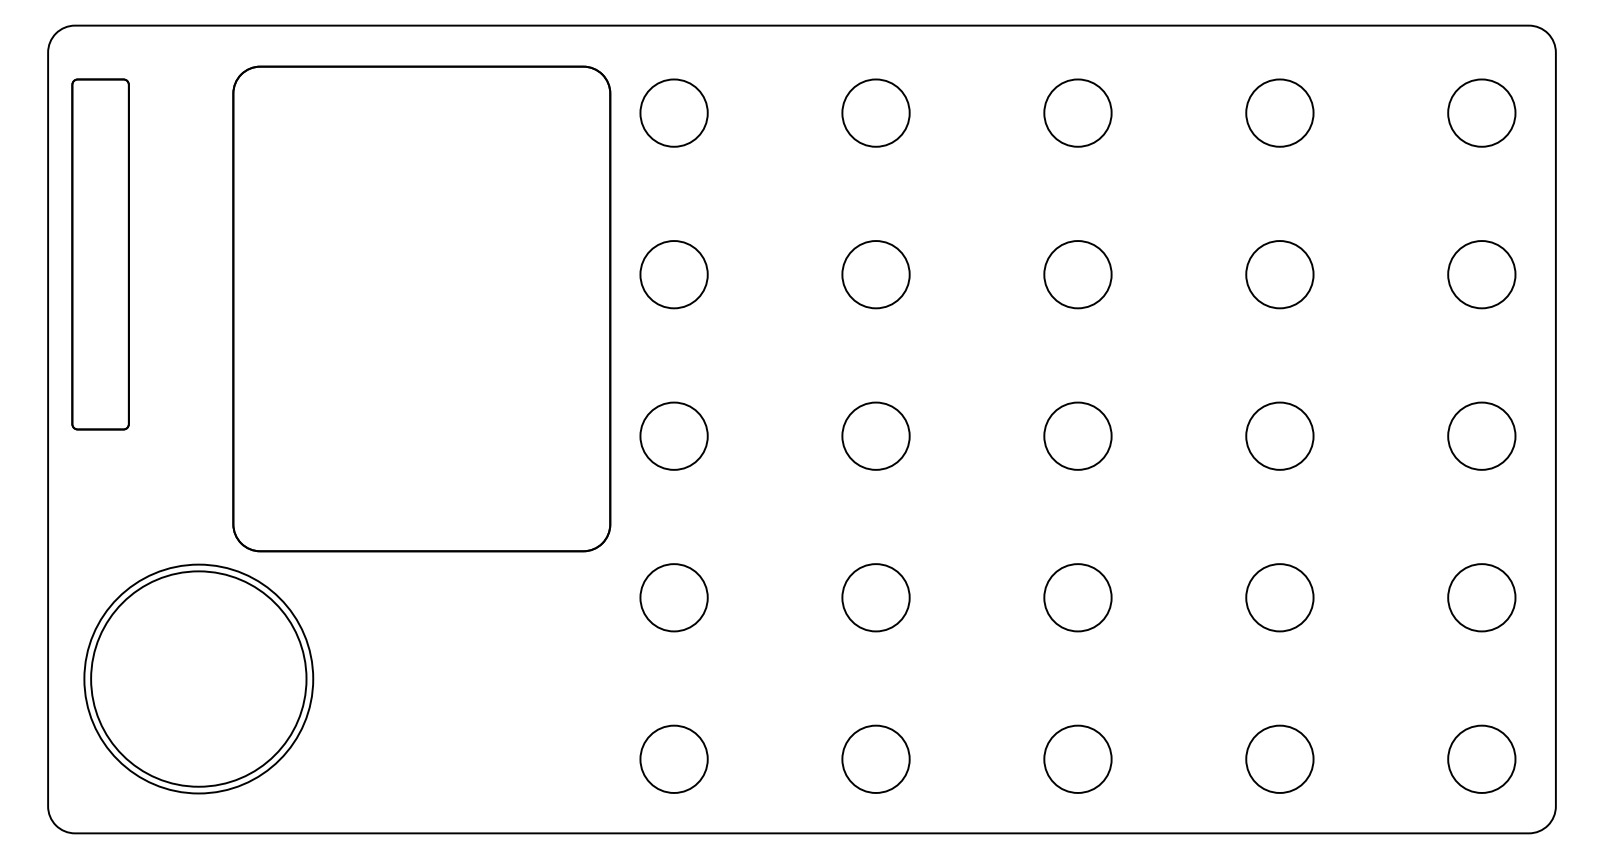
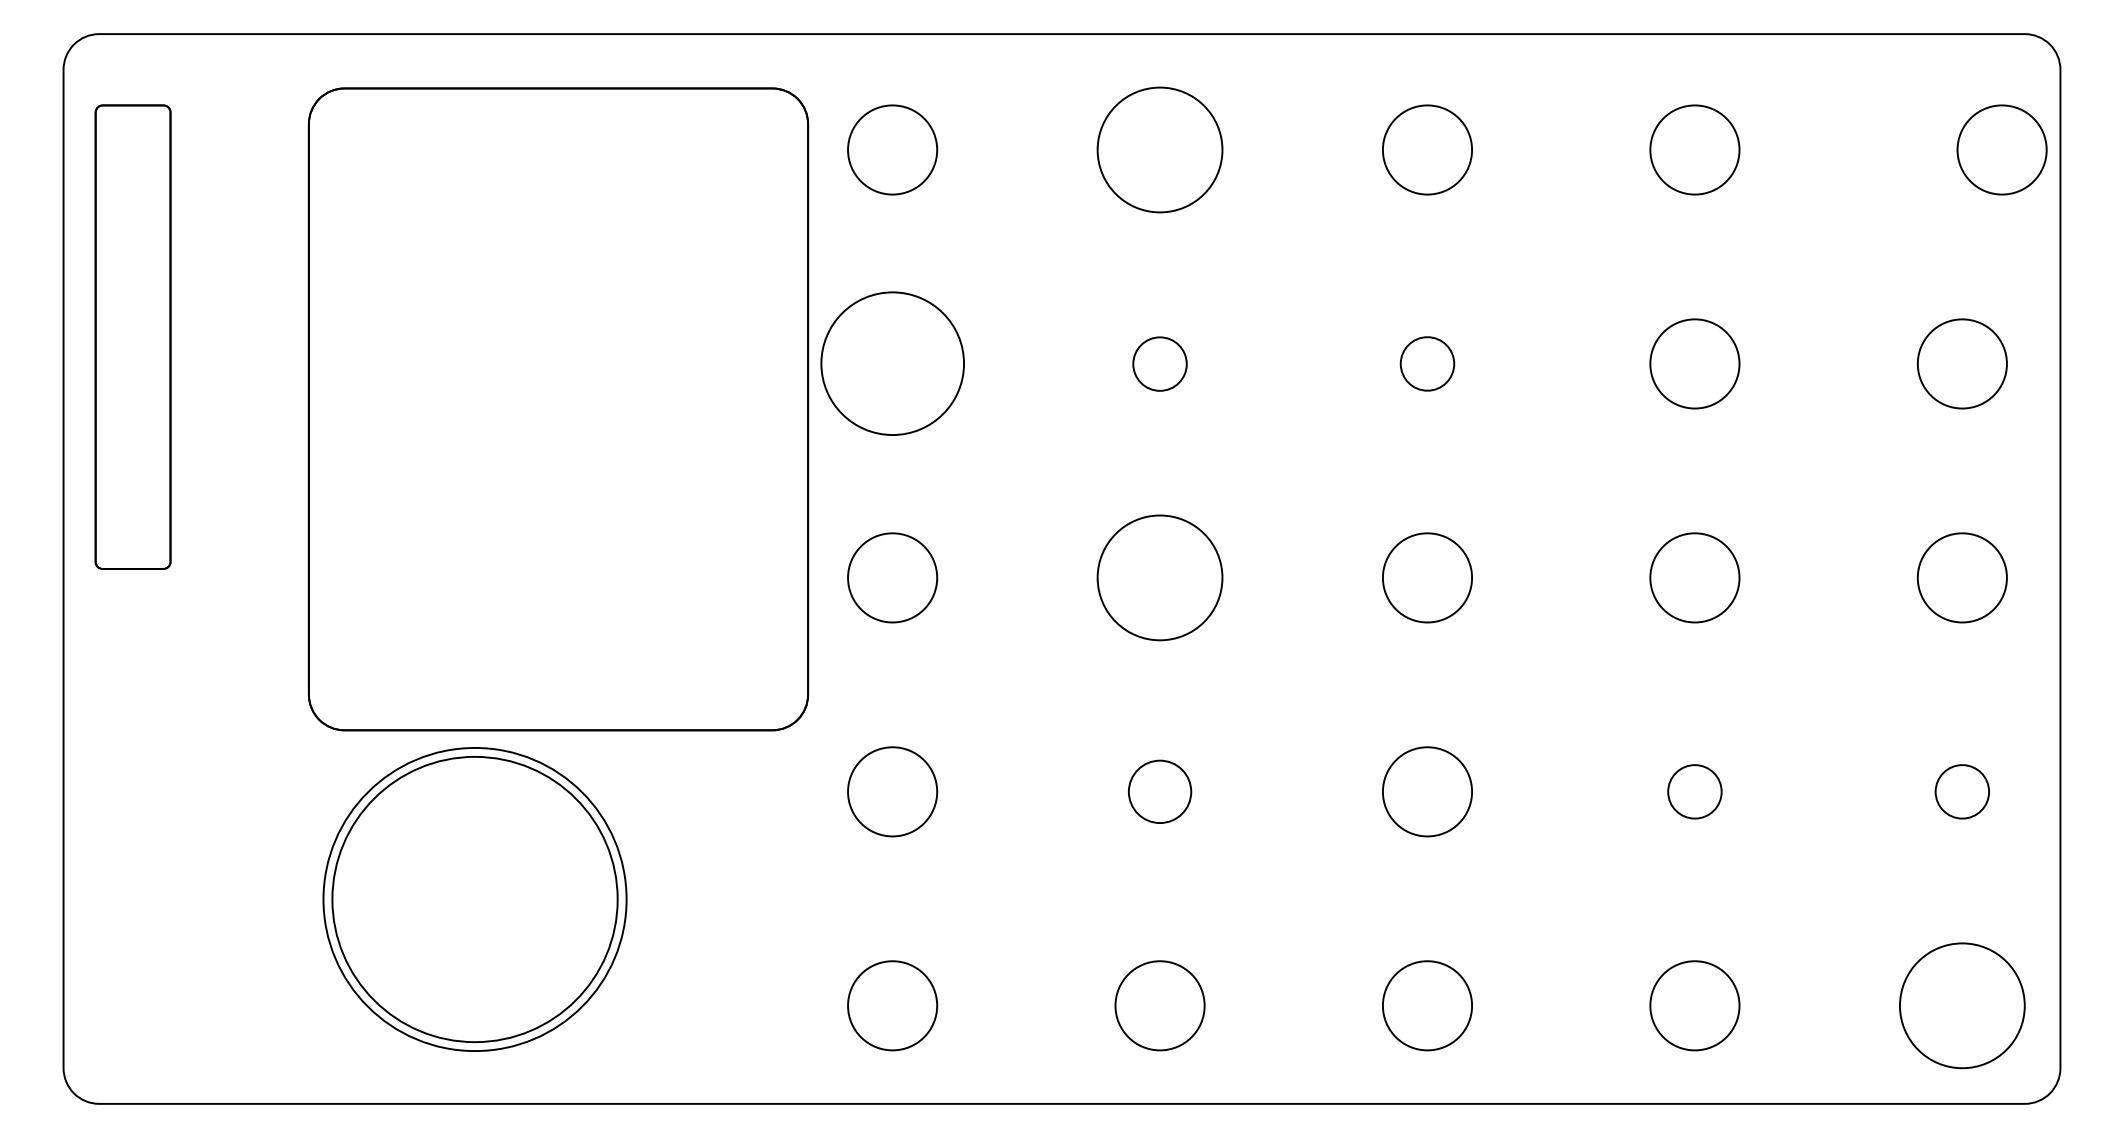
circle: (875, 112) -> (1159, 149), size x1.4
circle: (1481, 112) -> (2001, 149), moved
circle: (673, 274) -> (891, 363), size x1.6
circle: (875, 274) -> (1159, 363), size x0.6
circle: (1077, 274) -> (1426, 363), size x0.6
circle: (875, 435) -> (1159, 576), size x1.4
circle: (875, 597) -> (1159, 791), size x0.7
circle: (1279, 597) -> (1694, 791), size x0.6
circle: (1481, 597) -> (1961, 791), size x0.6
part: (198, 678) -> (474, 898), moved
circle: (1481, 758) -> (1961, 1004), size x1.4

